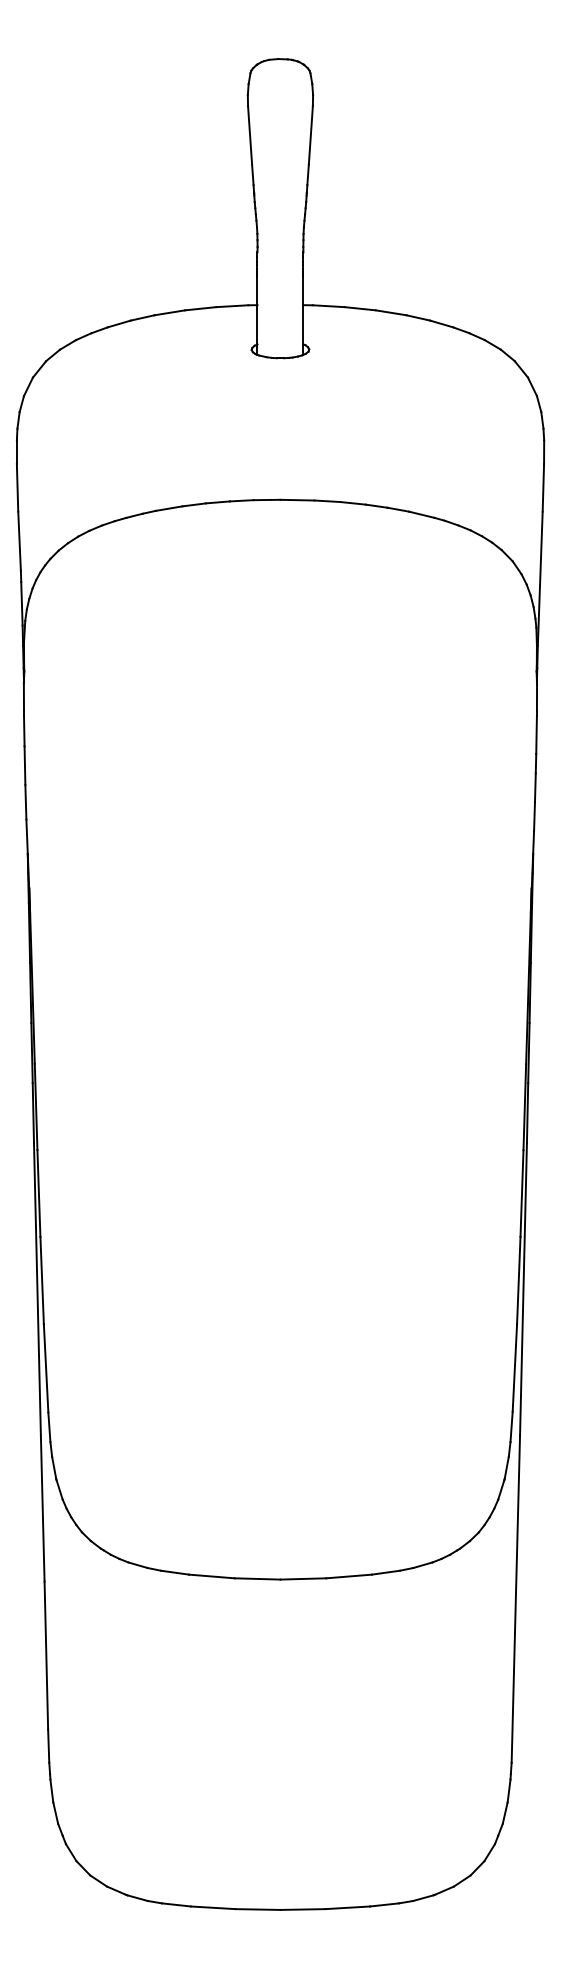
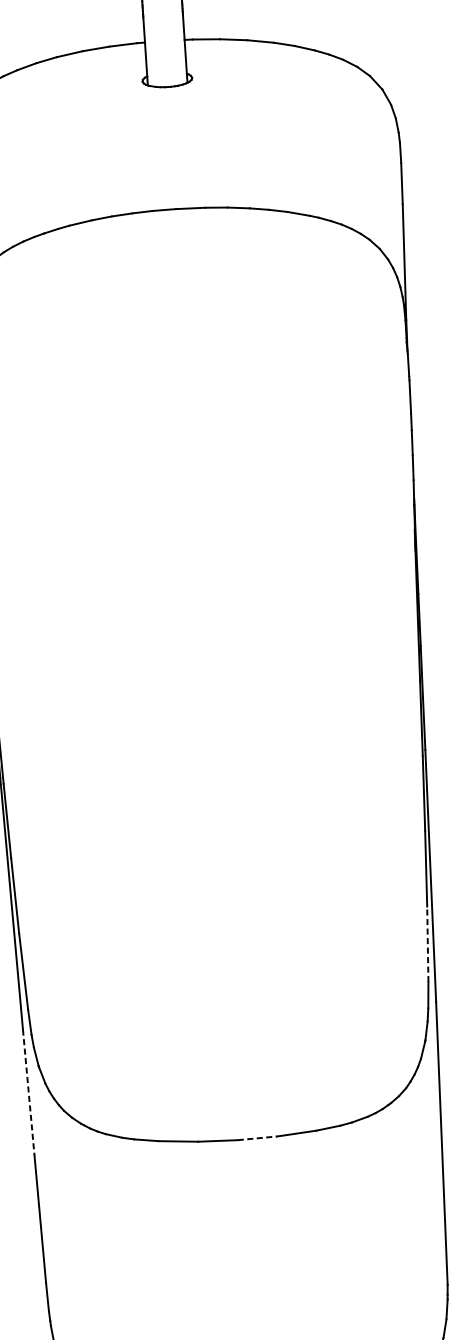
line: (514, 1368) -> (427, 944), solid -> dashed
line: (42, 1509) -> (28, 1093), solid -> dashed
line: (303, 1578) -> (257, 1137), solid -> dashed

